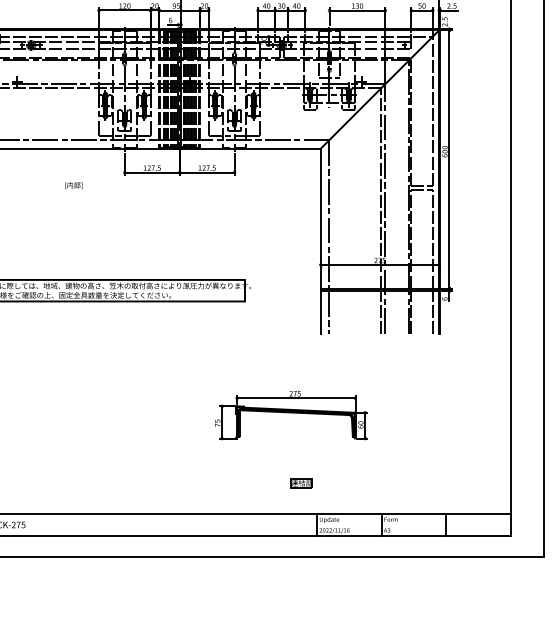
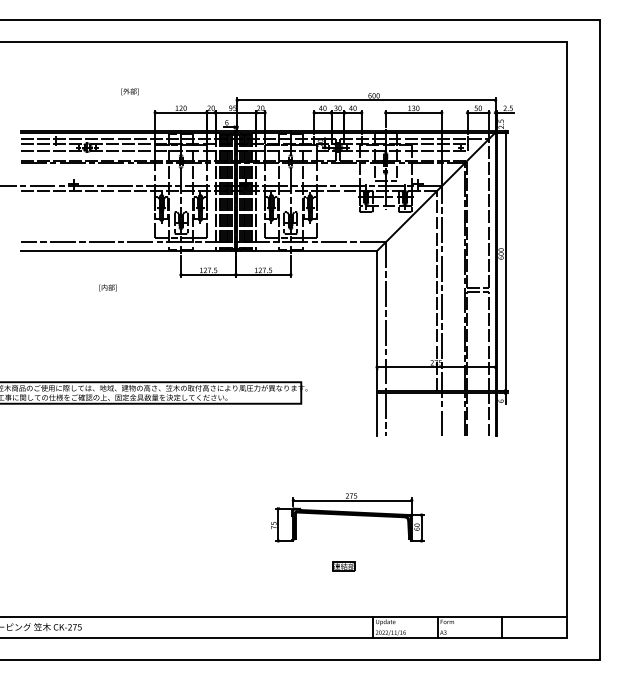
text: (73, 185) -> (107, 287), moved
line: (381, 312) -> (437, 414), removed
part: (301, 483) -> (343, 566), moved

